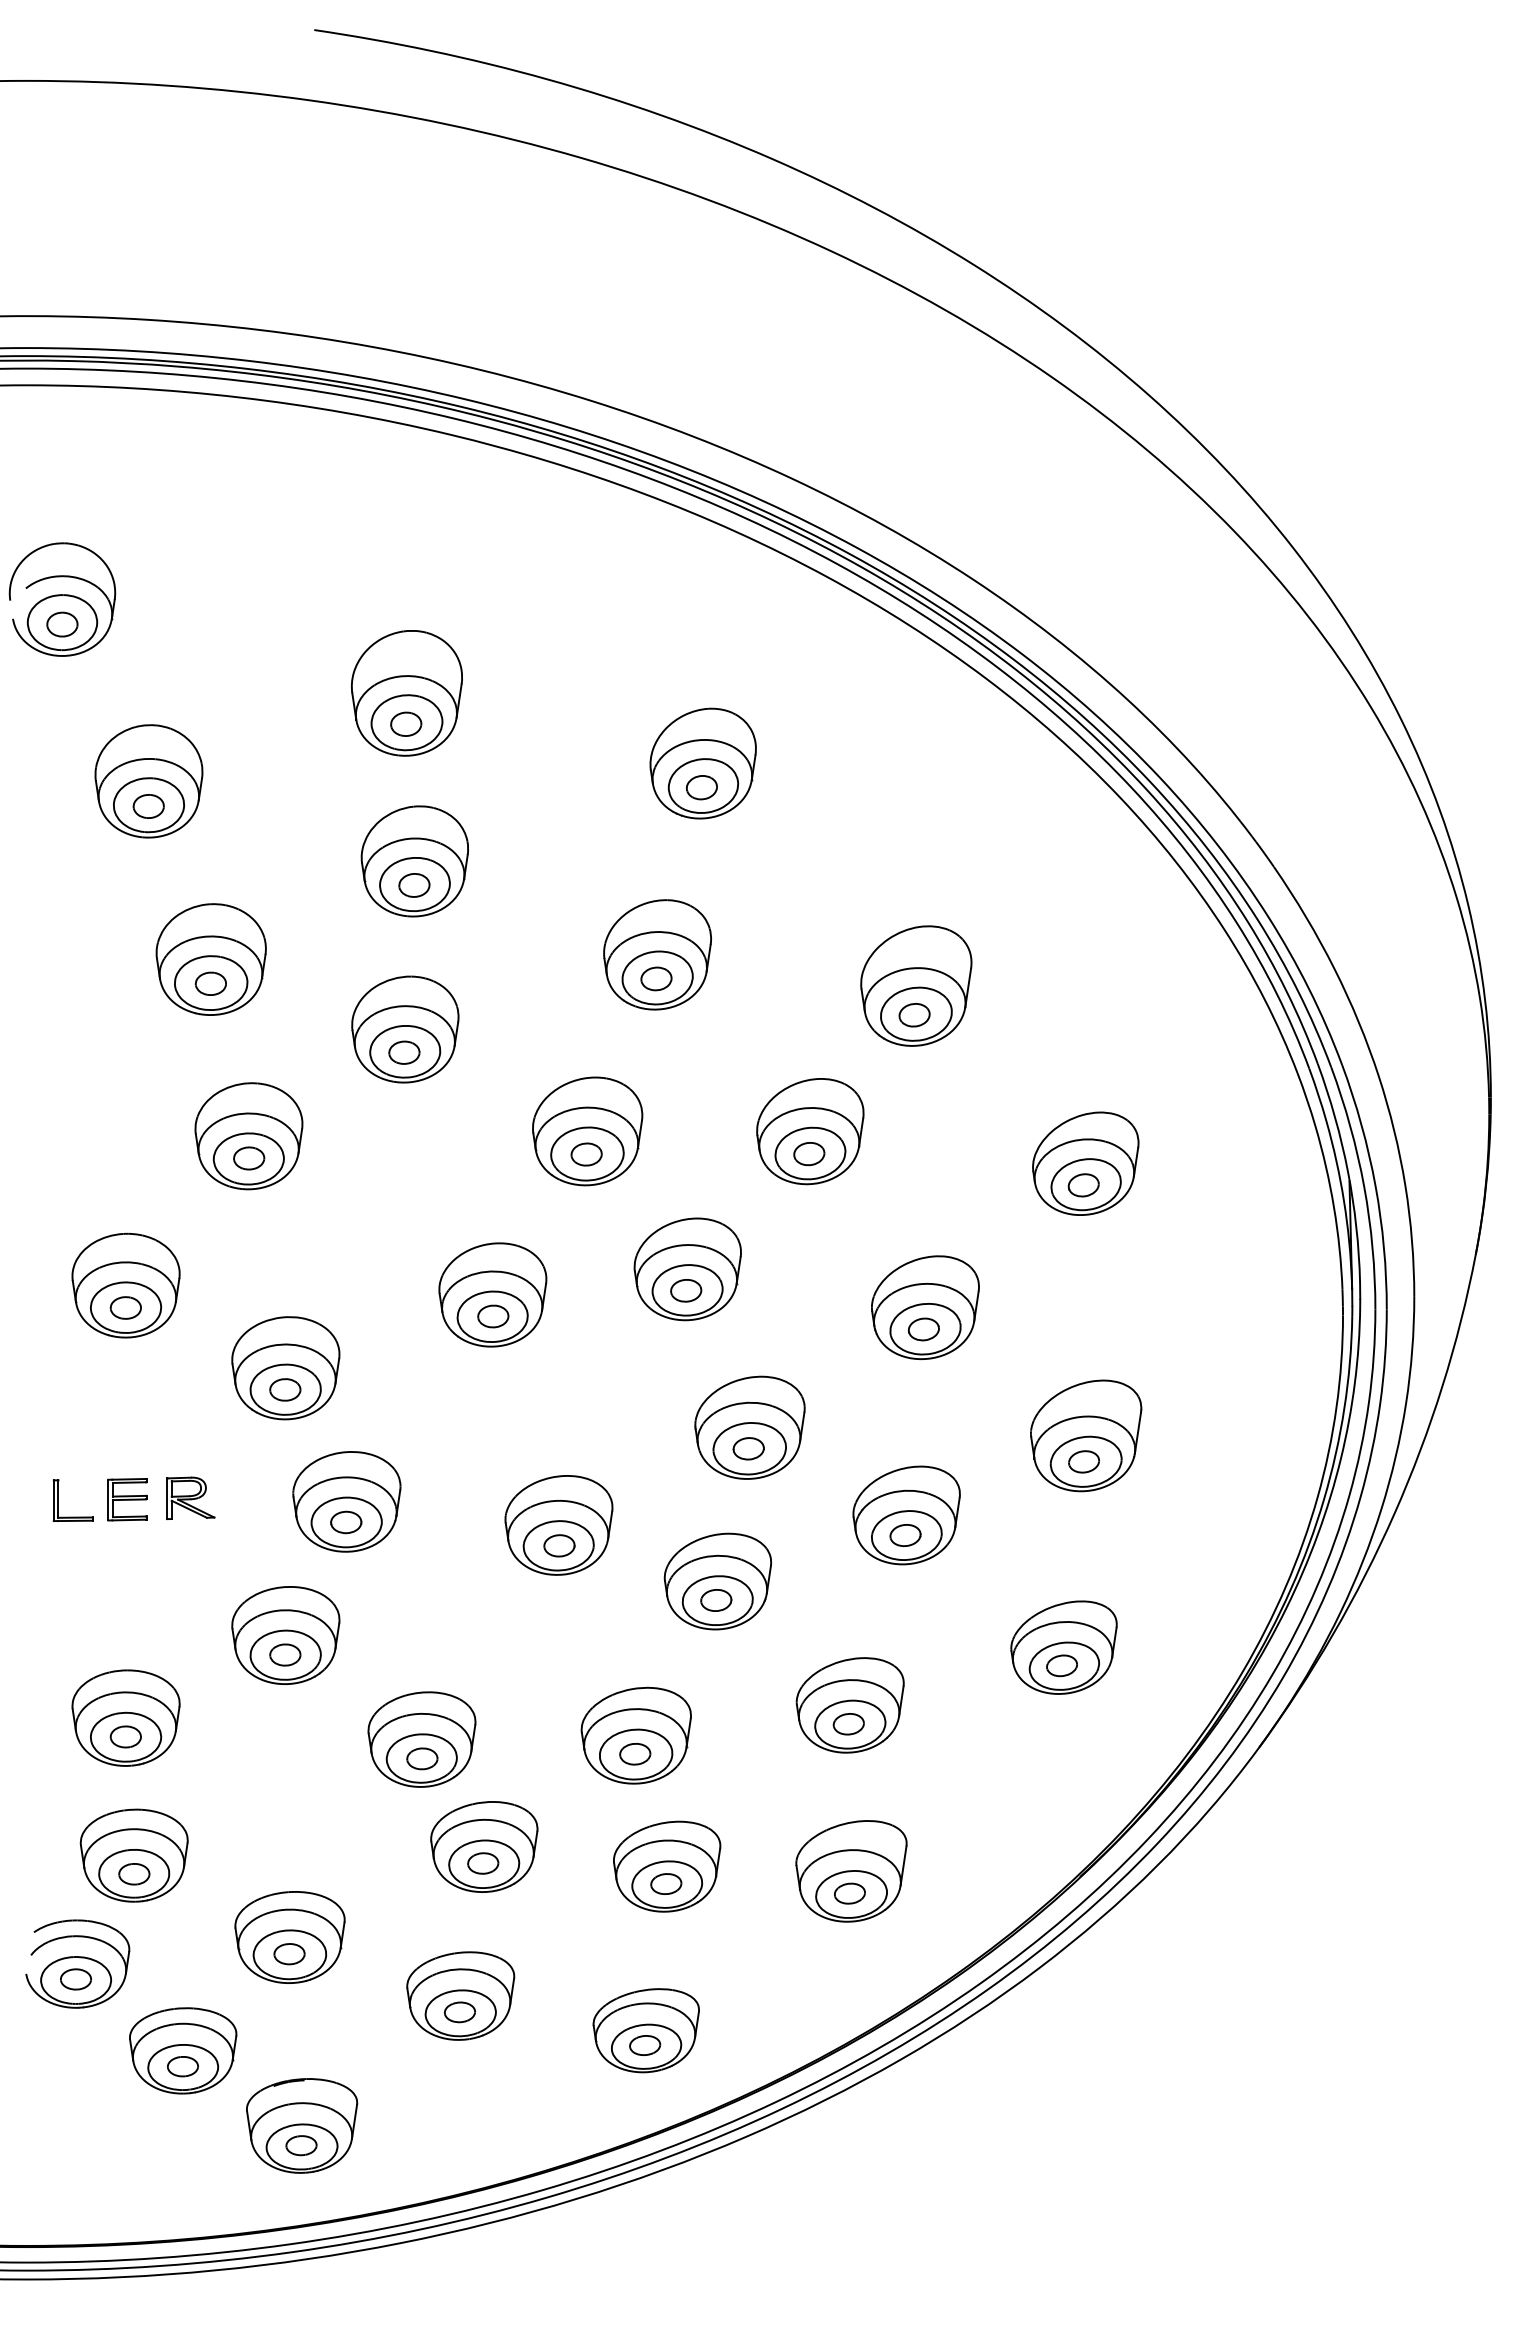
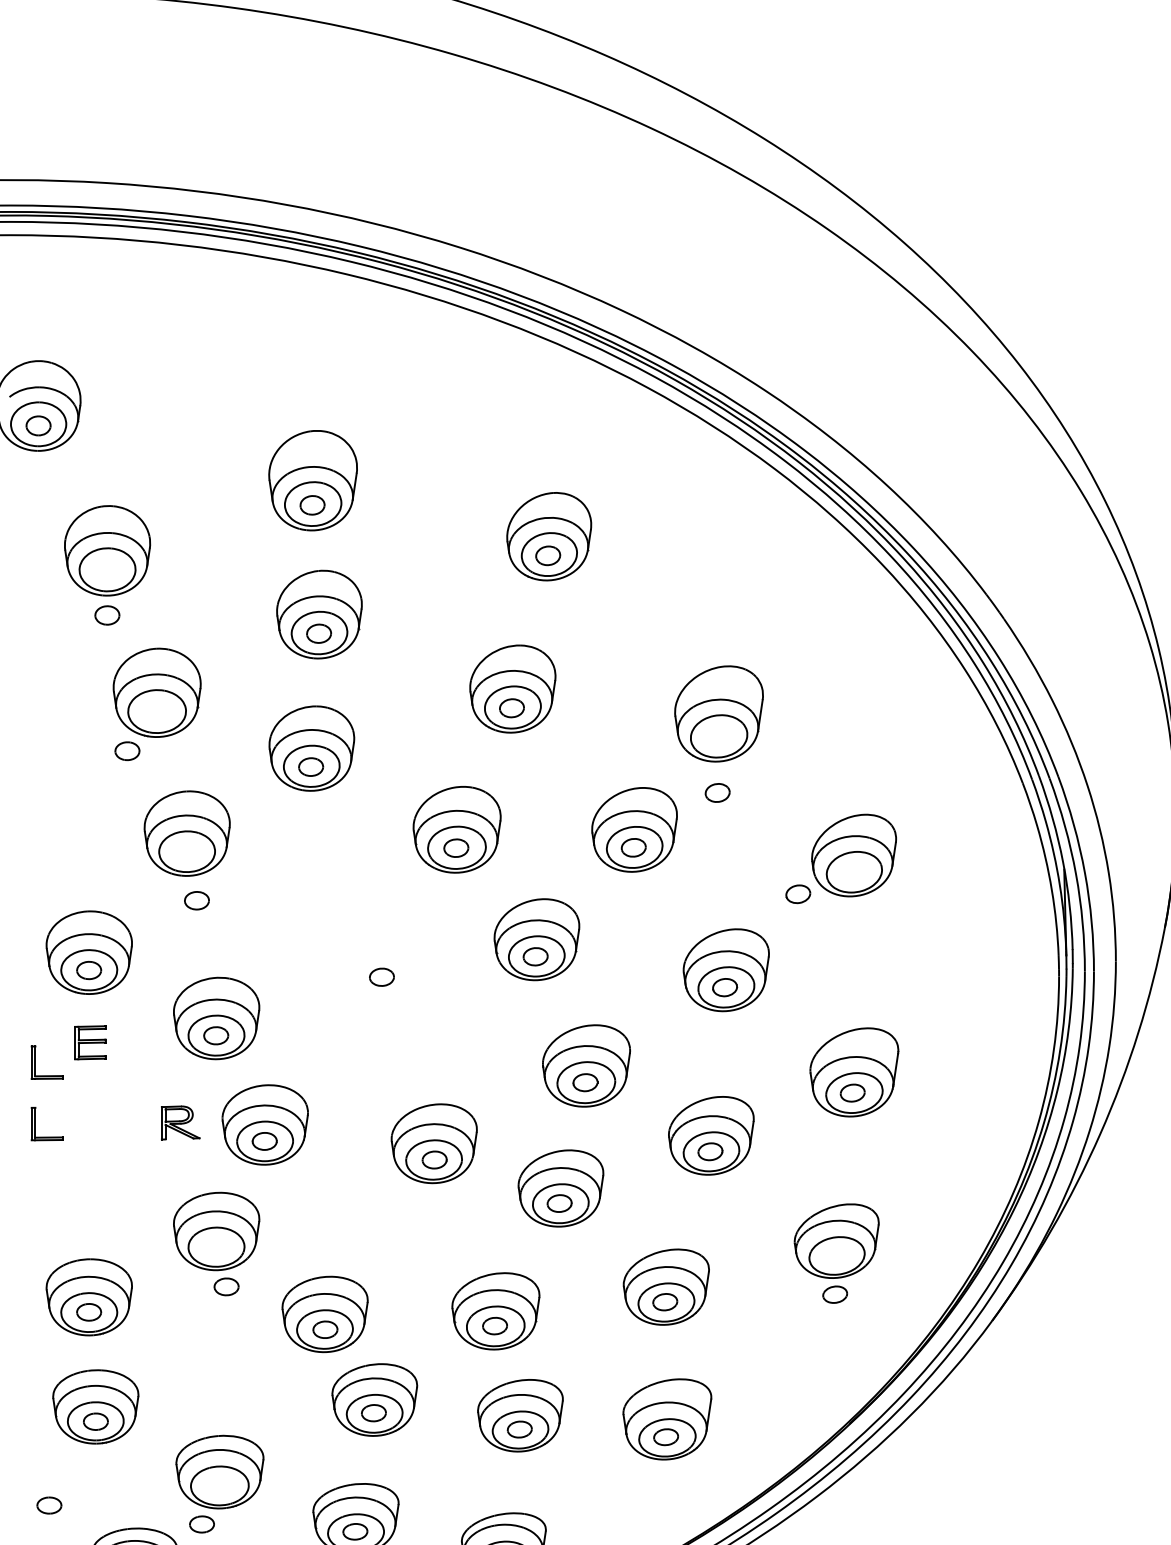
part: (148, 806) -> (107, 615), moved
part: (210, 983) -> (127, 750), moved
part: (914, 1015) -> (717, 793), moved
part: (249, 1158) -> (197, 900), moved
part: (1083, 1185) -> (798, 894), moved
part: (492, 1294) -> (381, 959), removed
part: (58, 1423) -> (35, 1062), added
part: (190, 1497) -> (180, 1122), moved
part: (127, 1499) -> (90, 1042), moved
part: (285, 1654) -> (226, 1286), moved
part: (1061, 1665) -> (834, 1294), moved
part: (289, 1954) -> (202, 1524), moved
part: (77, 1963) -> (50, 1492), removed

